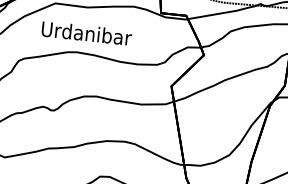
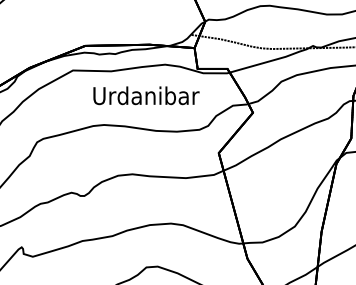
text: (86, 33) -> (146, 95), moved

